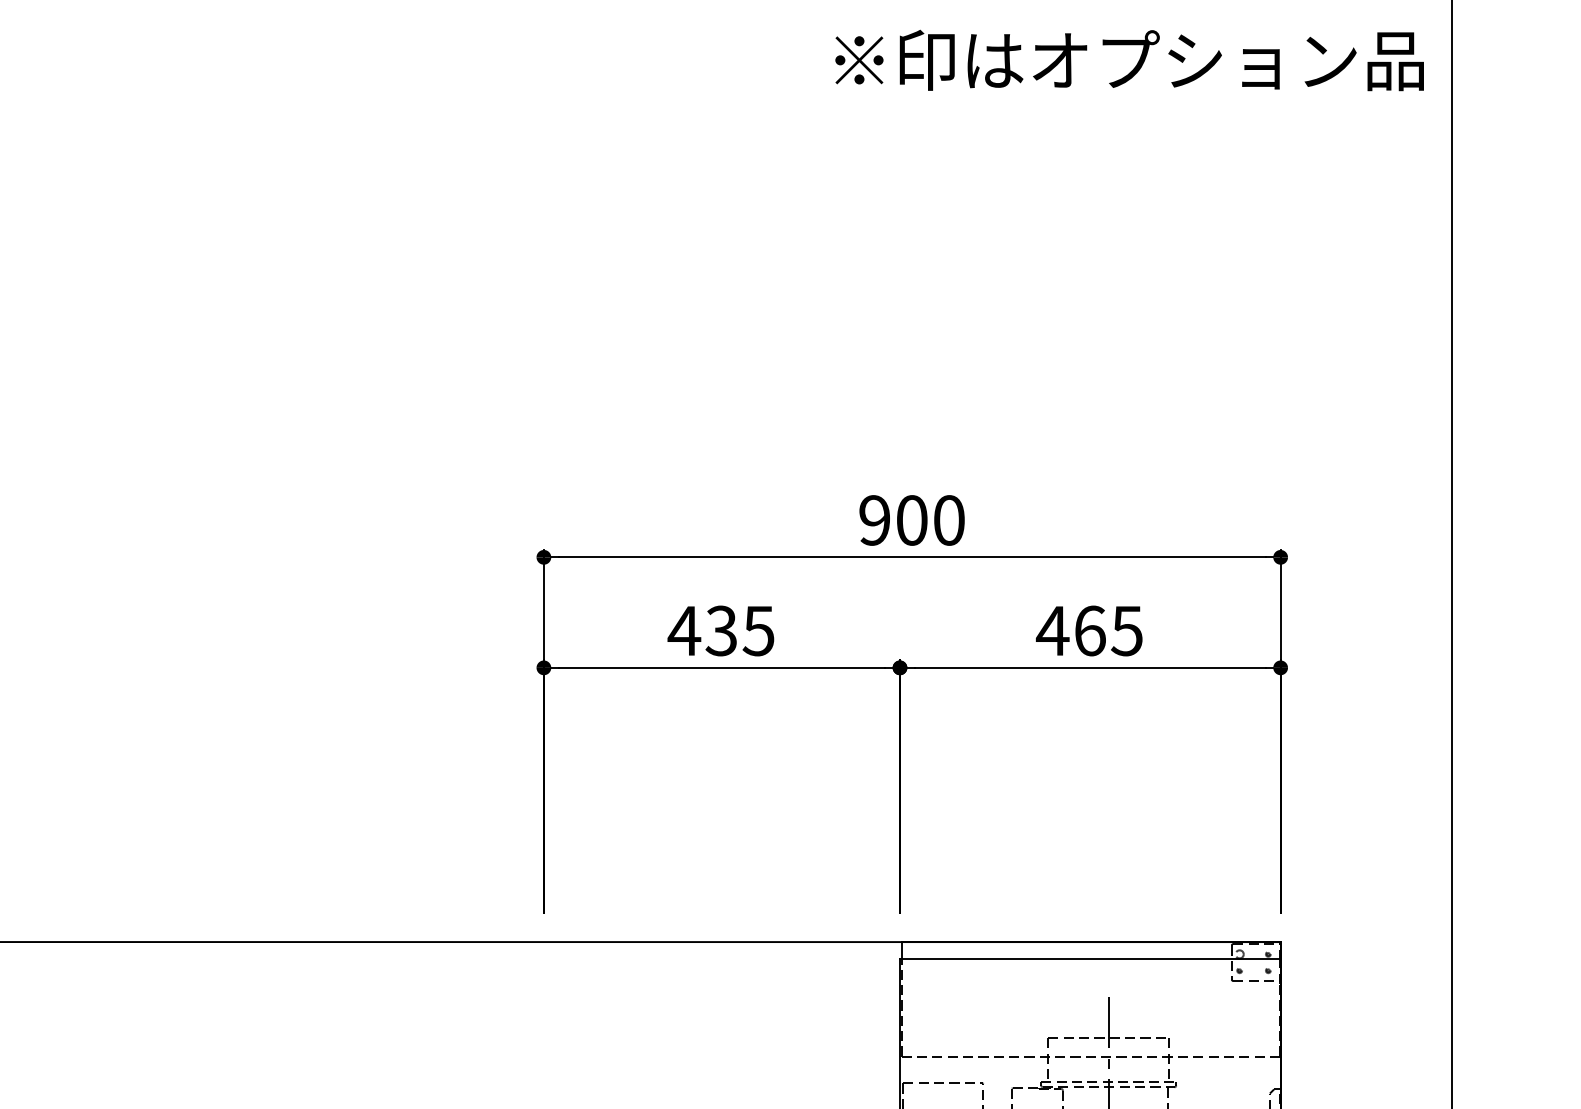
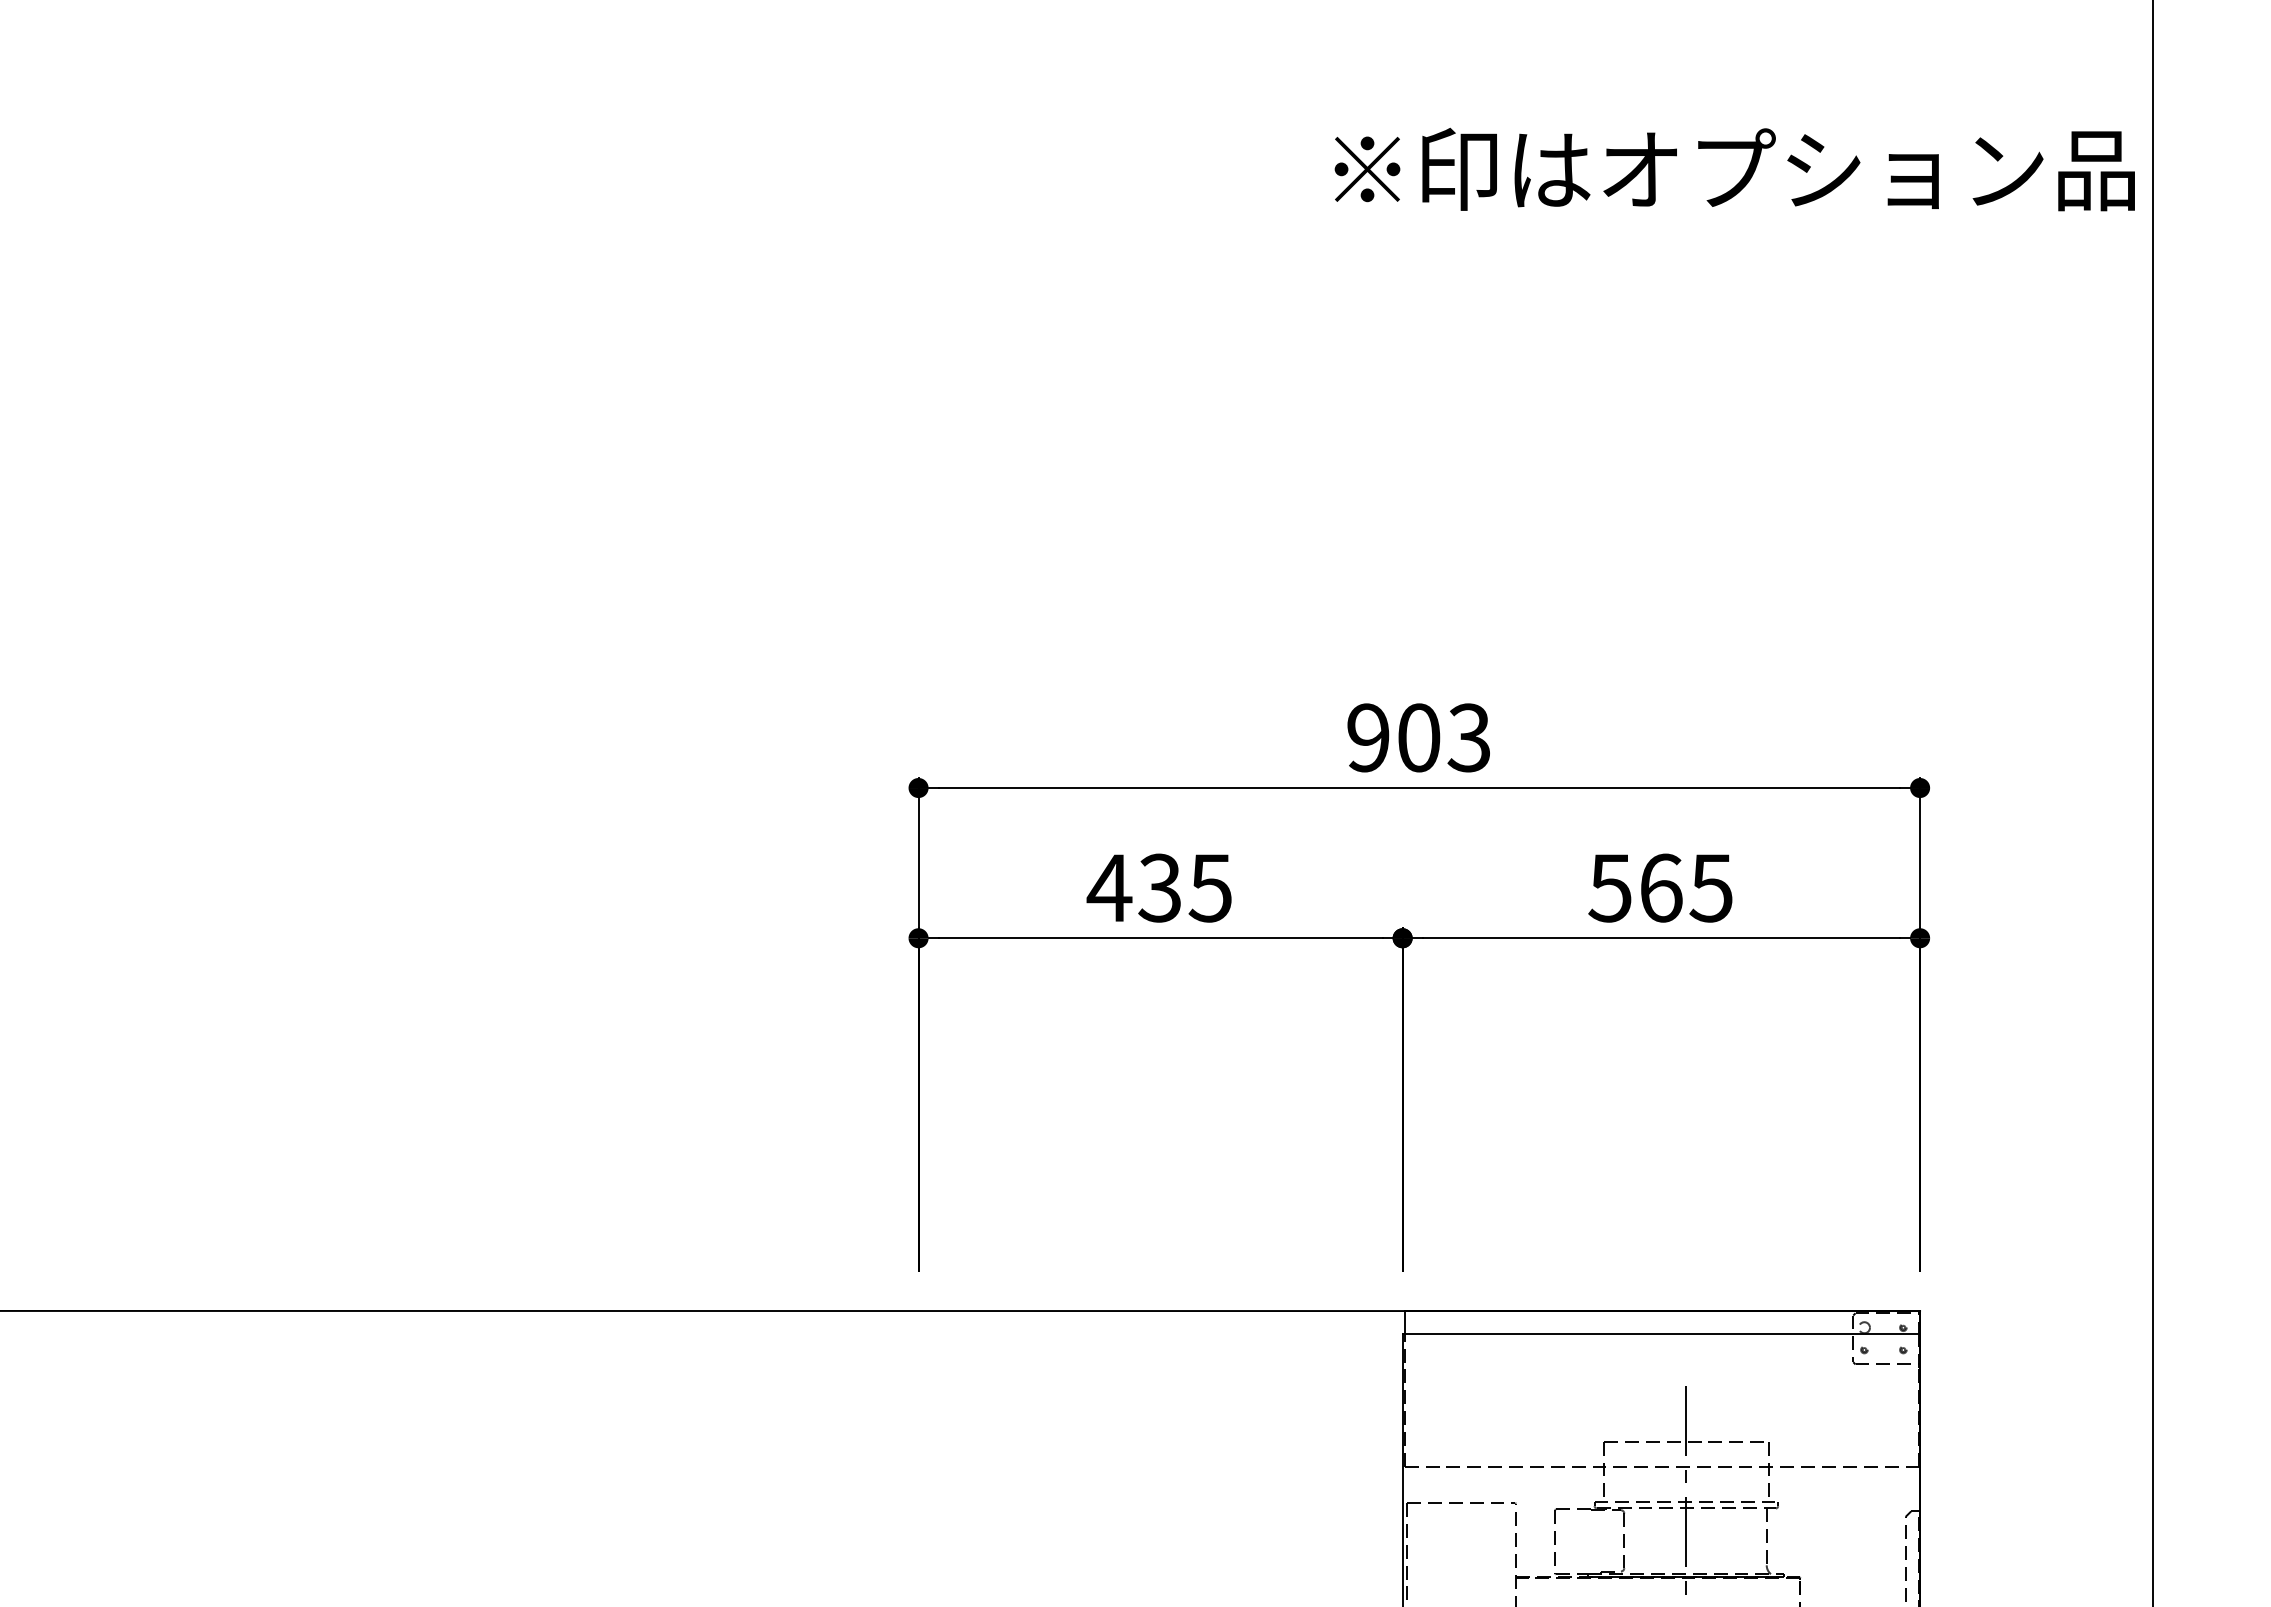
text: (1129, 60) -> (1734, 169), moved
text: (948, 520) -> (1468, 737), 900 -> 903
text: (1052, 631) -> (1610, 888), 465 -> 565

